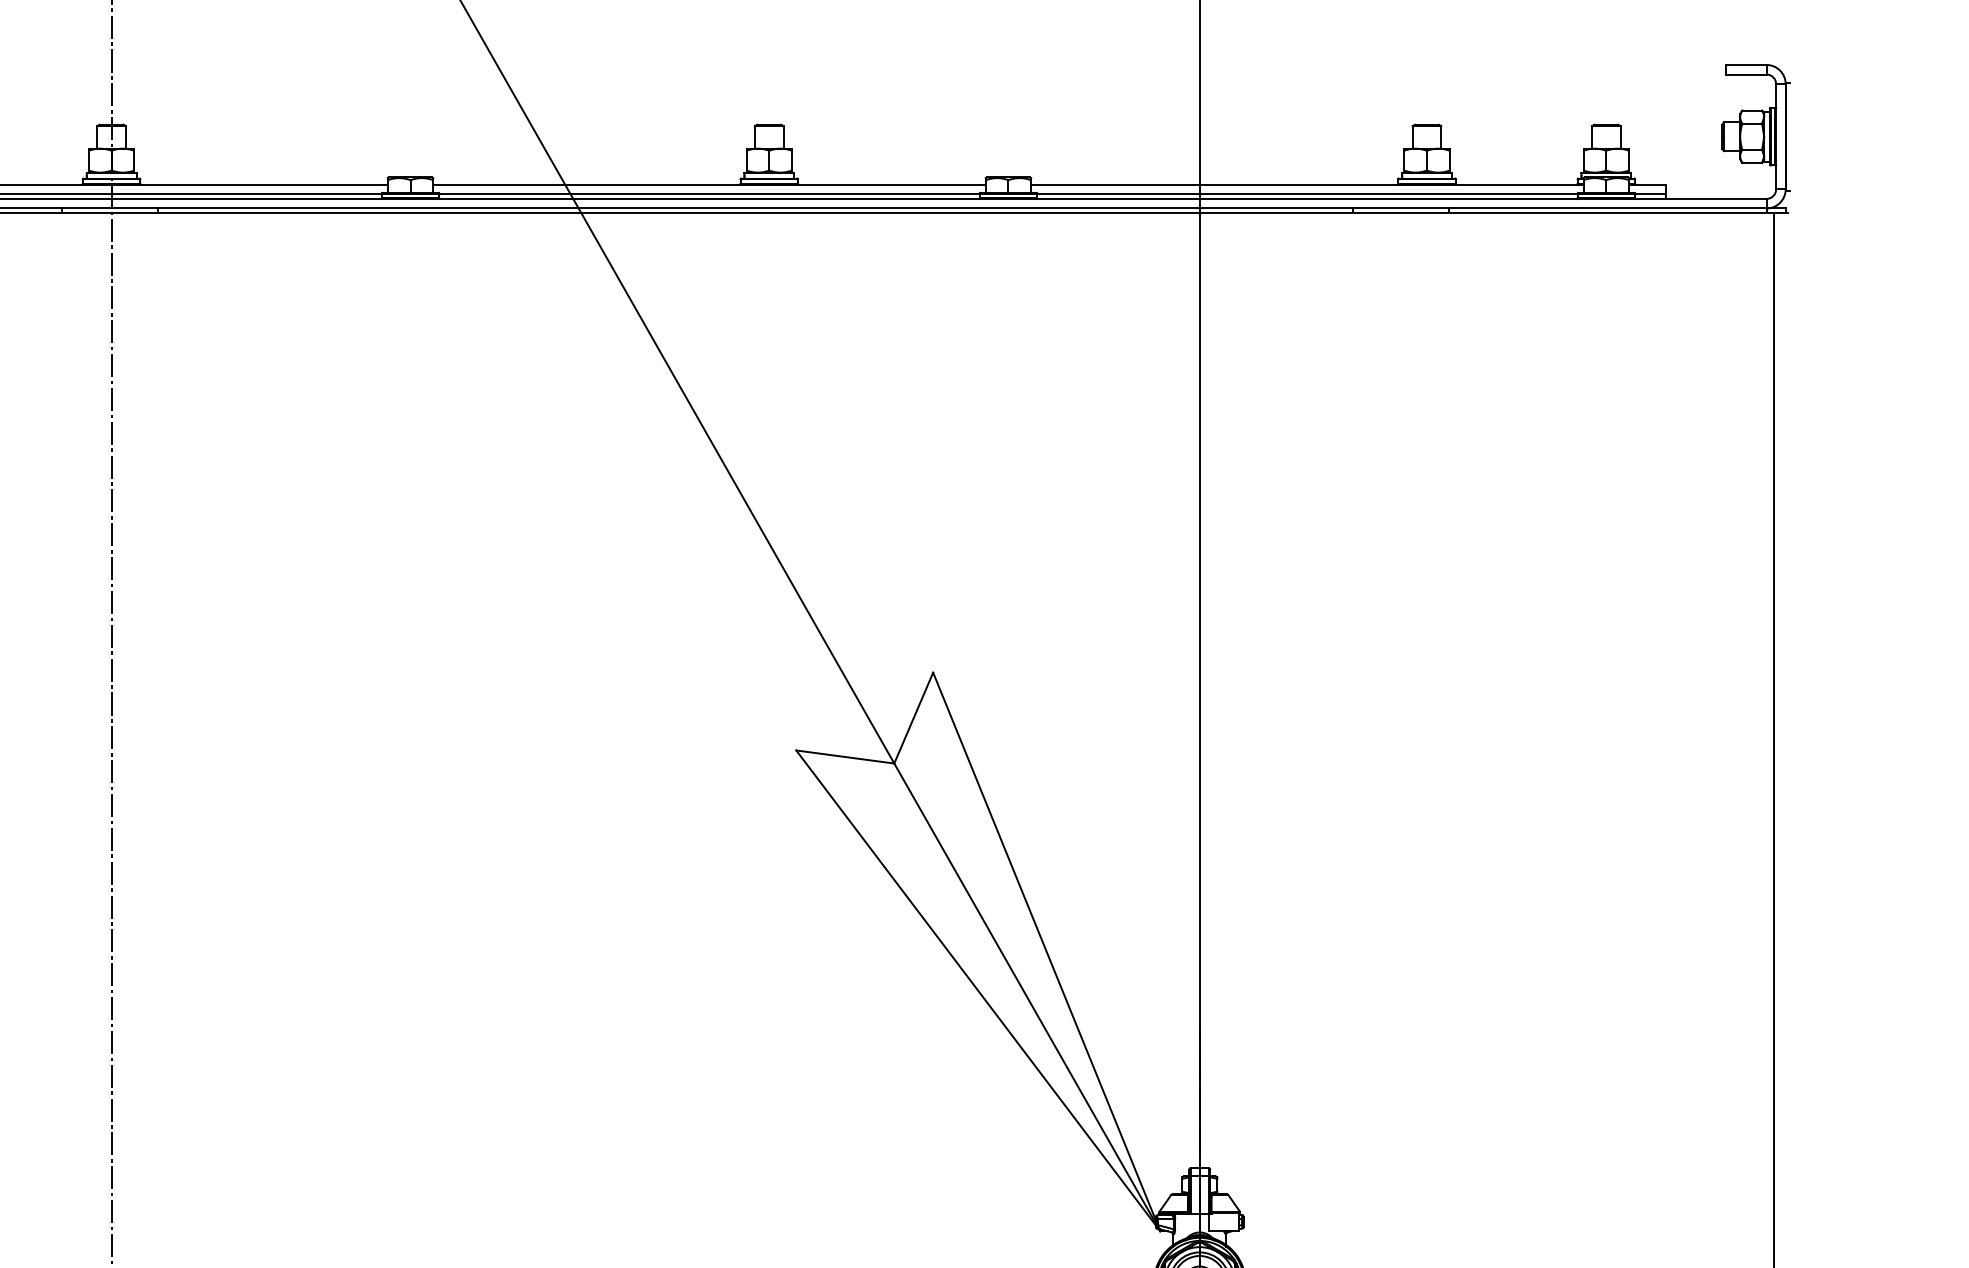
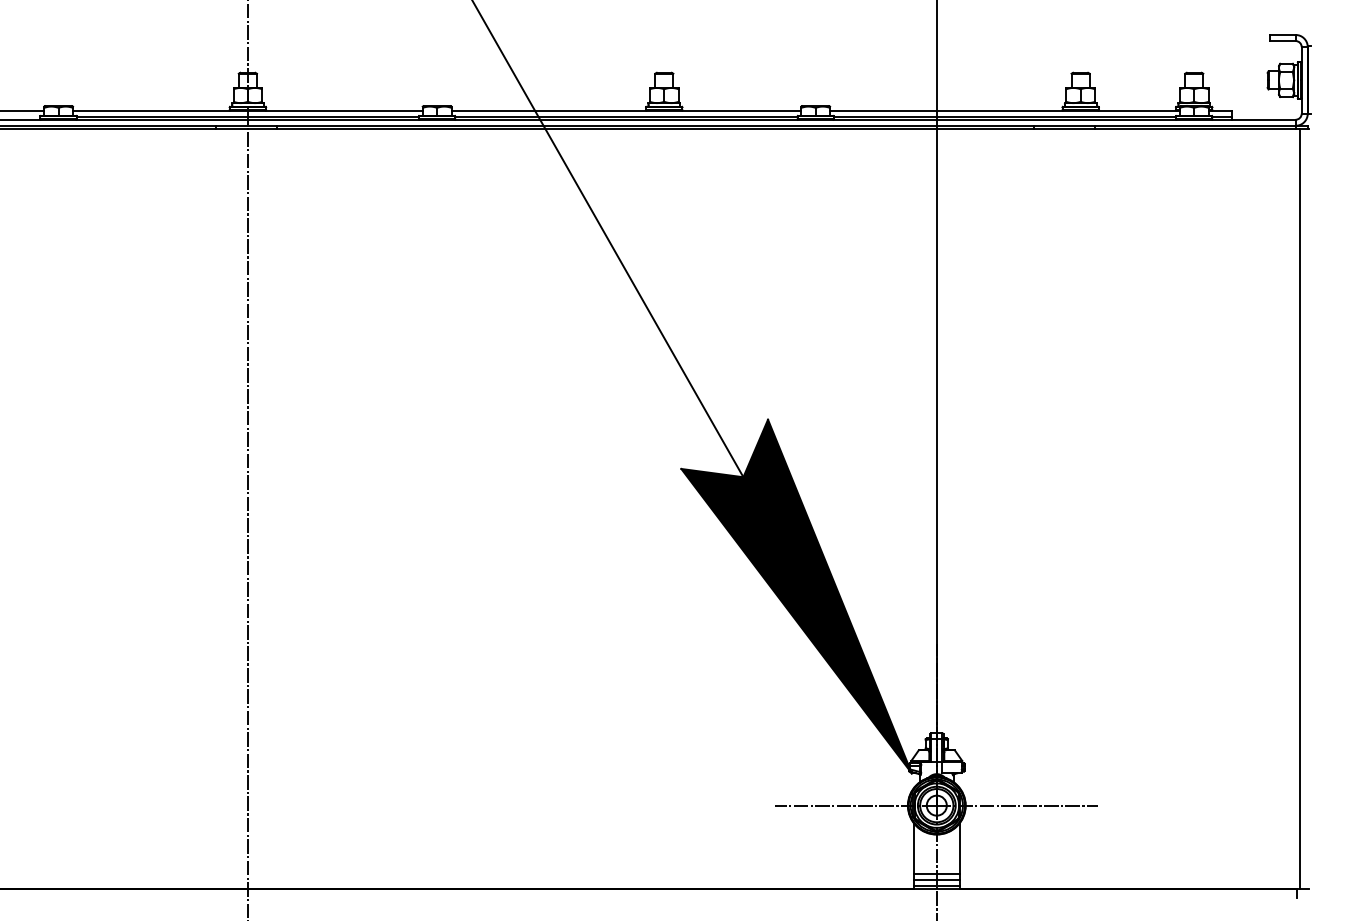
fill: (978, 951) -> (796, 596), added

